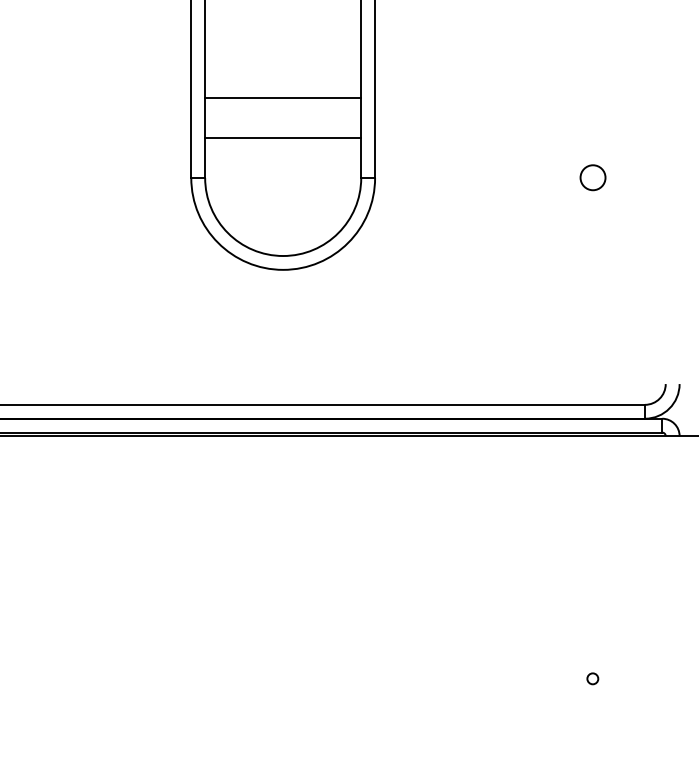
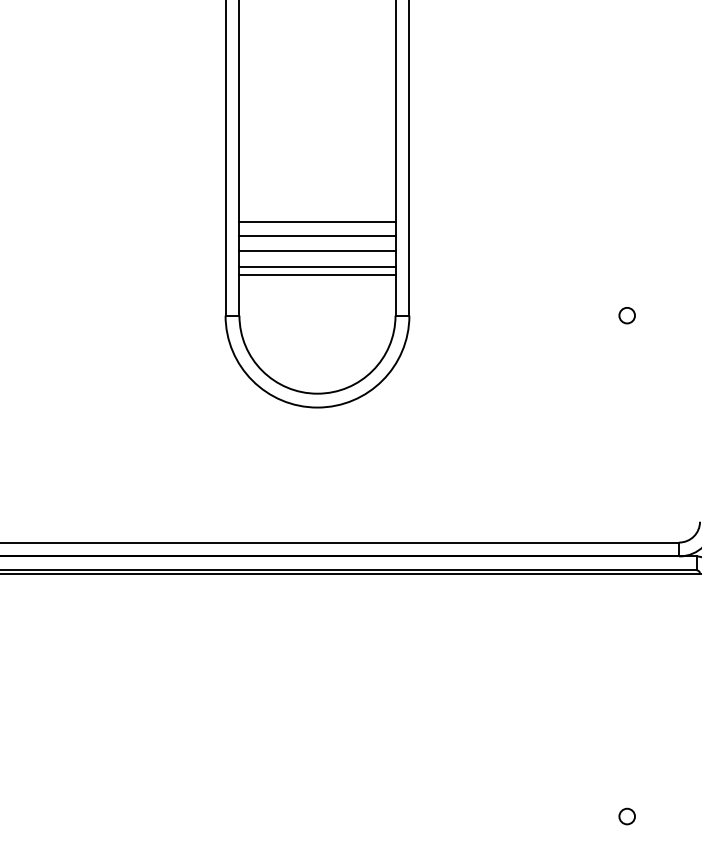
line: (283, 83) -> (317, 221), added
line: (283, 113) -> (317, 251), added
line: (283, 128) -> (317, 266), added
circle: (592, 177) -> (626, 315), size x0.62
circle: (592, 678) -> (626, 816), size x1.43

